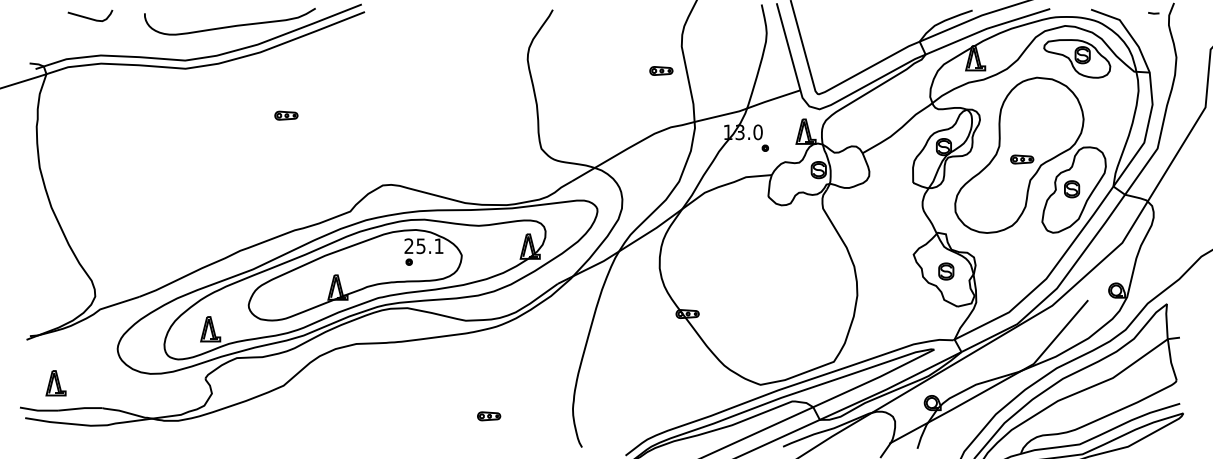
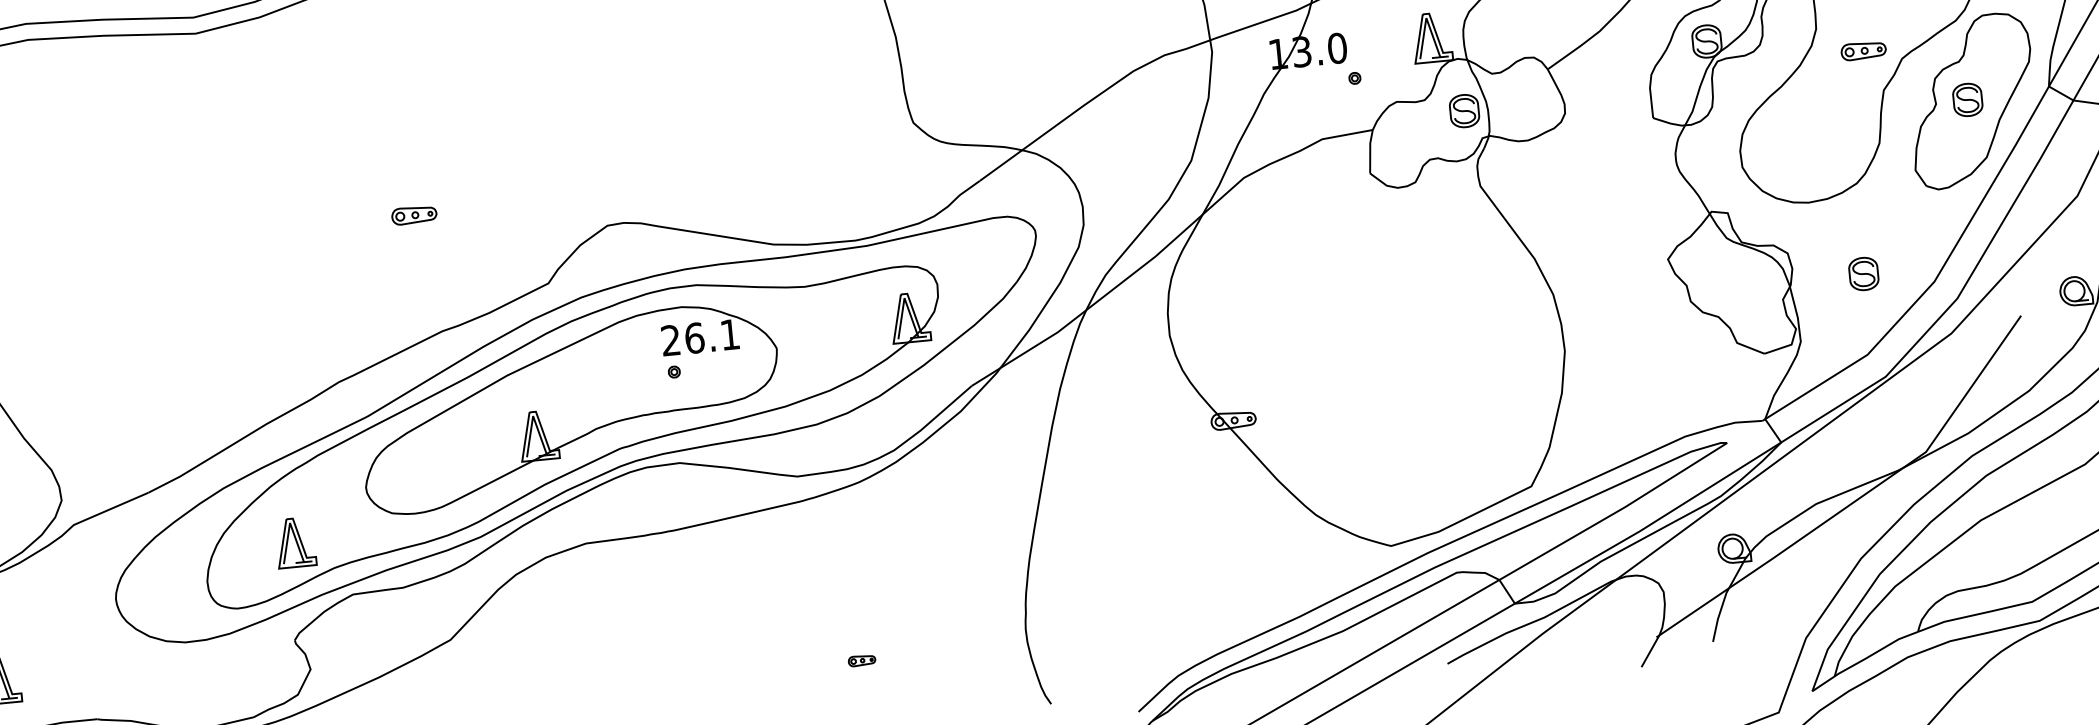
part: (286, 115) -> (414, 214), moved
text: (420, 246) -> (693, 338), 25.1 -> 26.1
part: (946, 271) -> (1864, 273), moved
part: (489, 416) -> (862, 660), size x0.6

